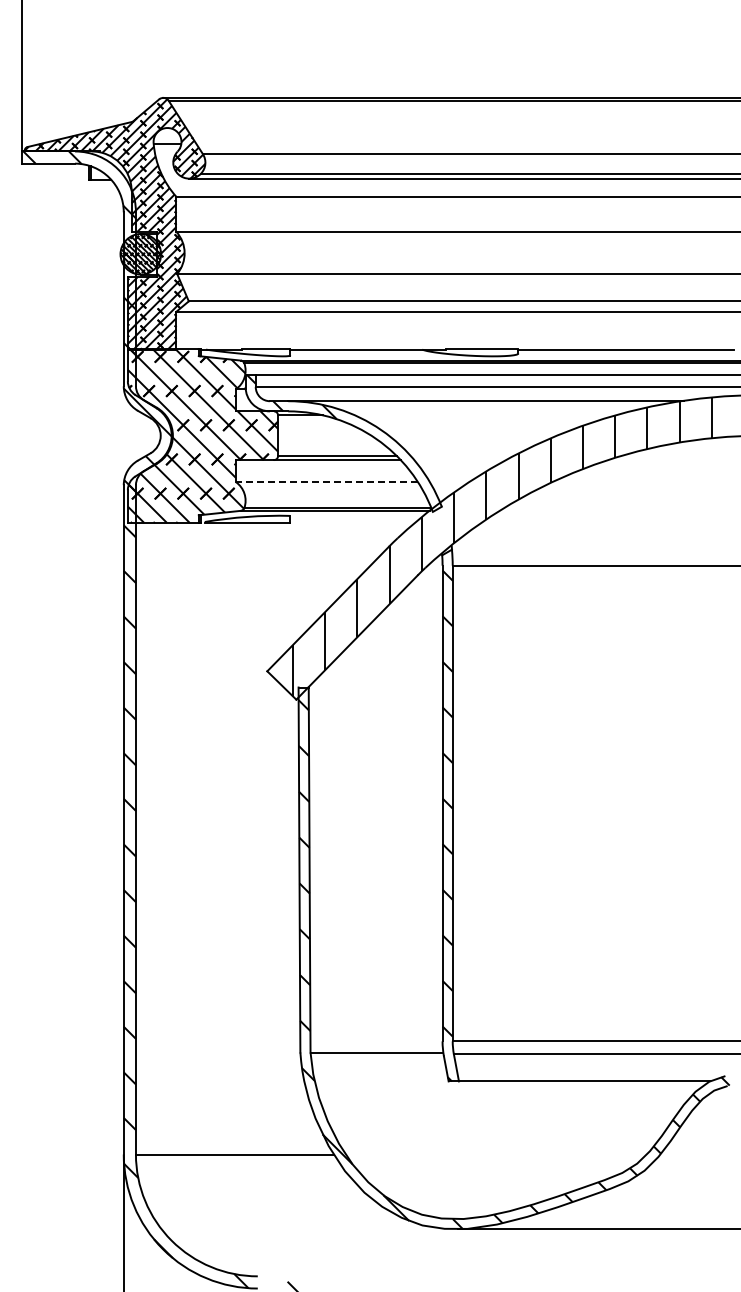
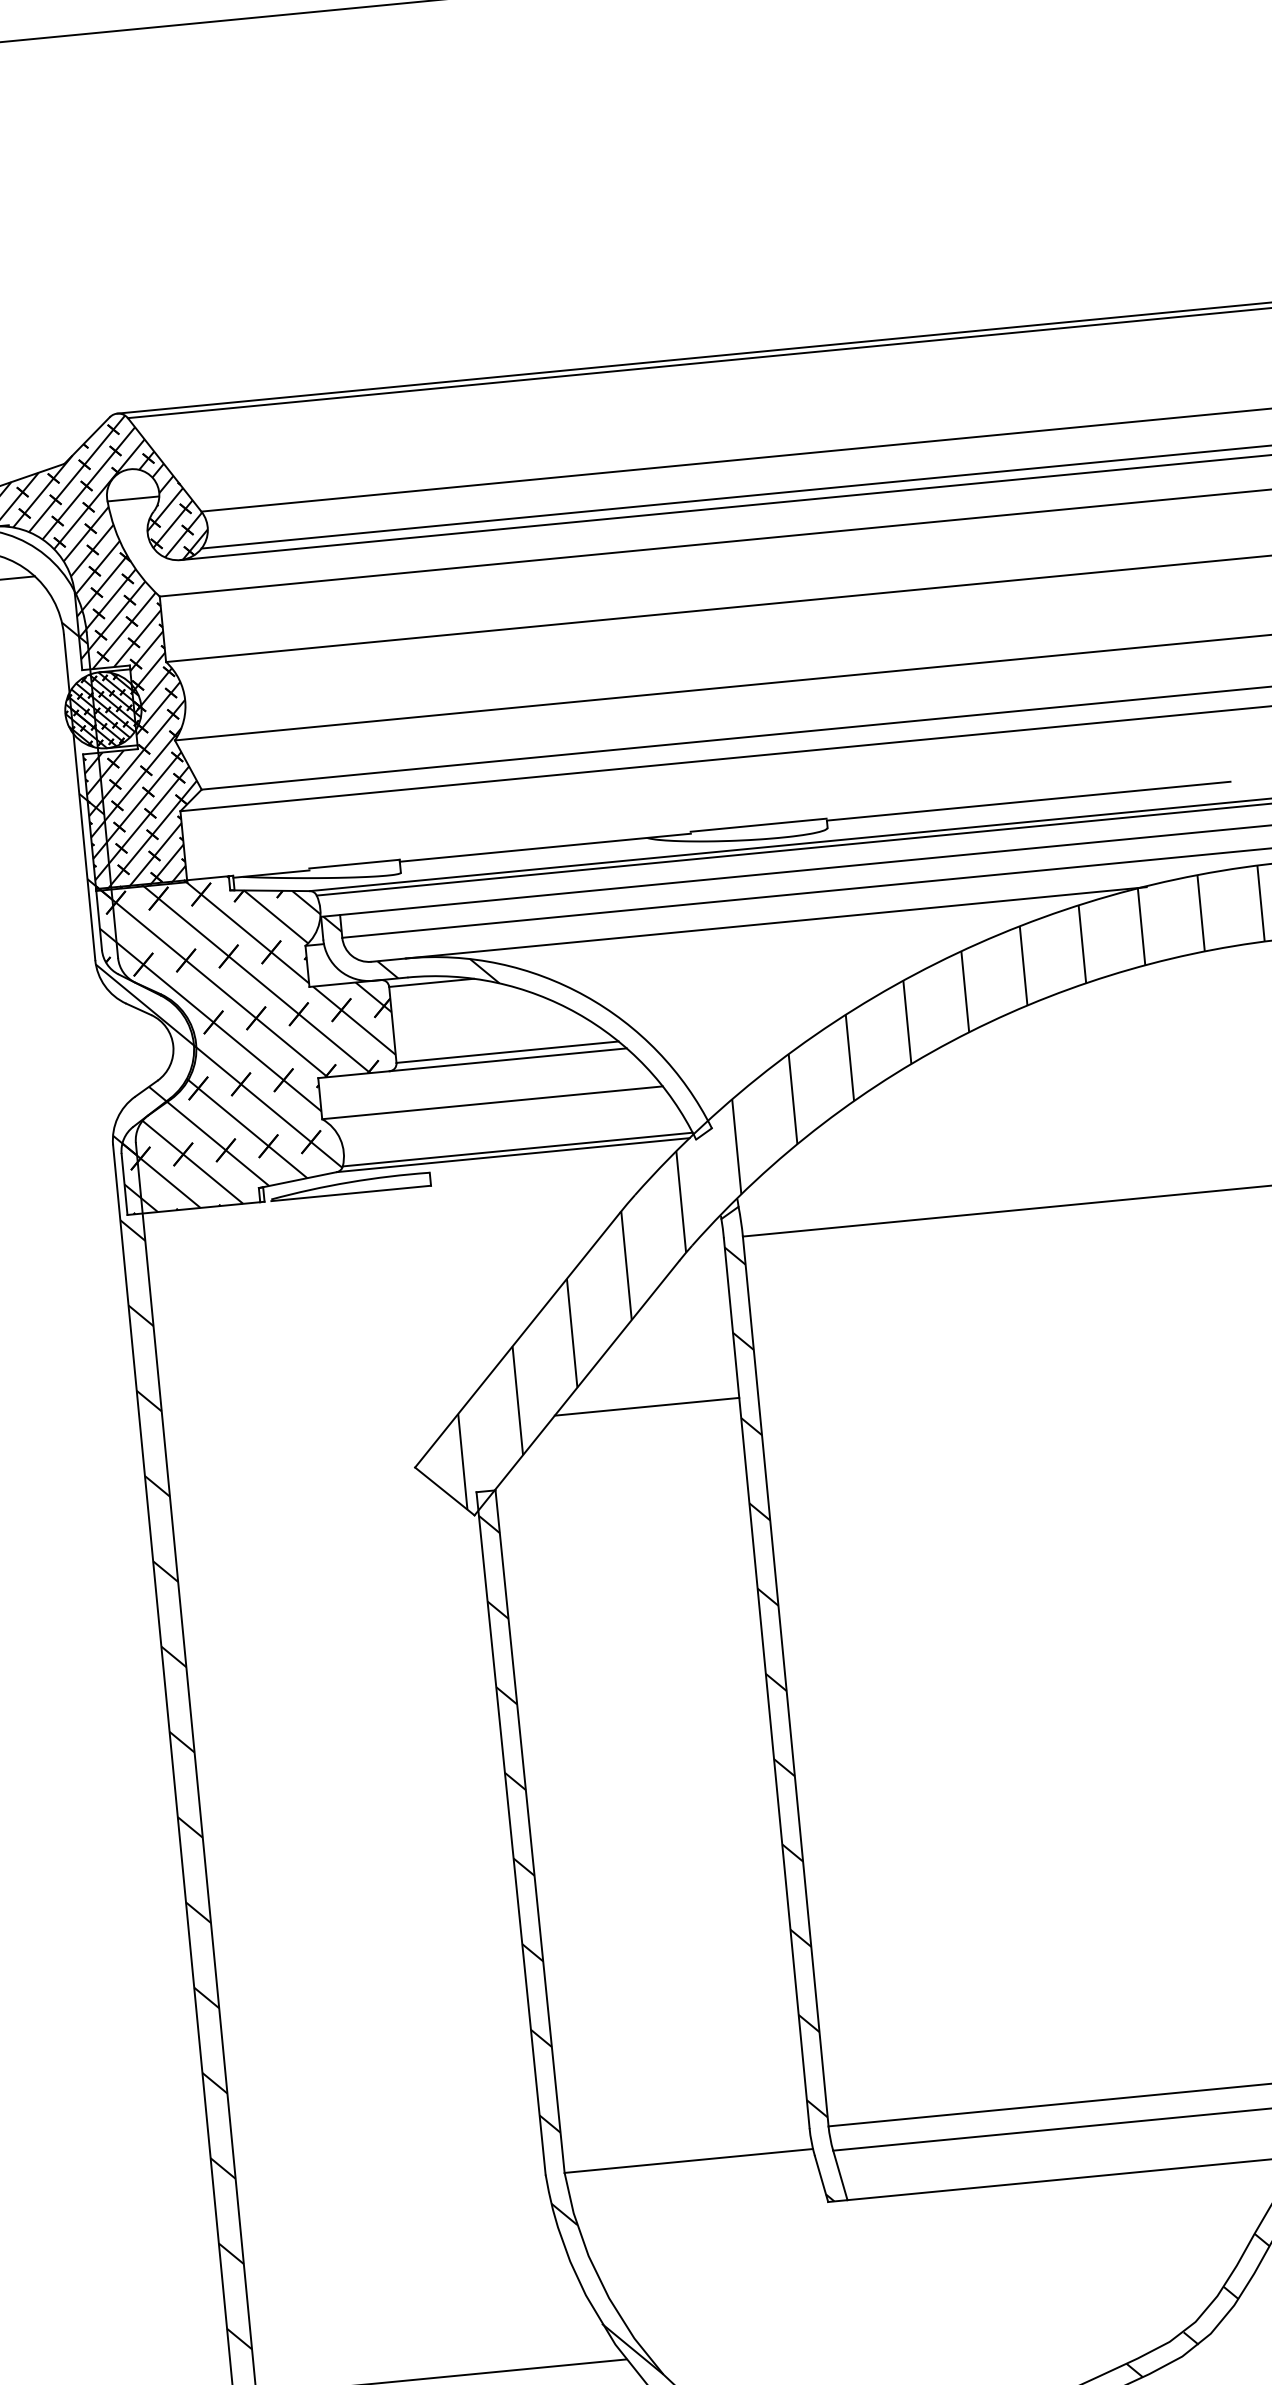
line: (326, 482) -> (491, 1103), dashed -> solid
line: (392, 650) -> (645, 1406), added

